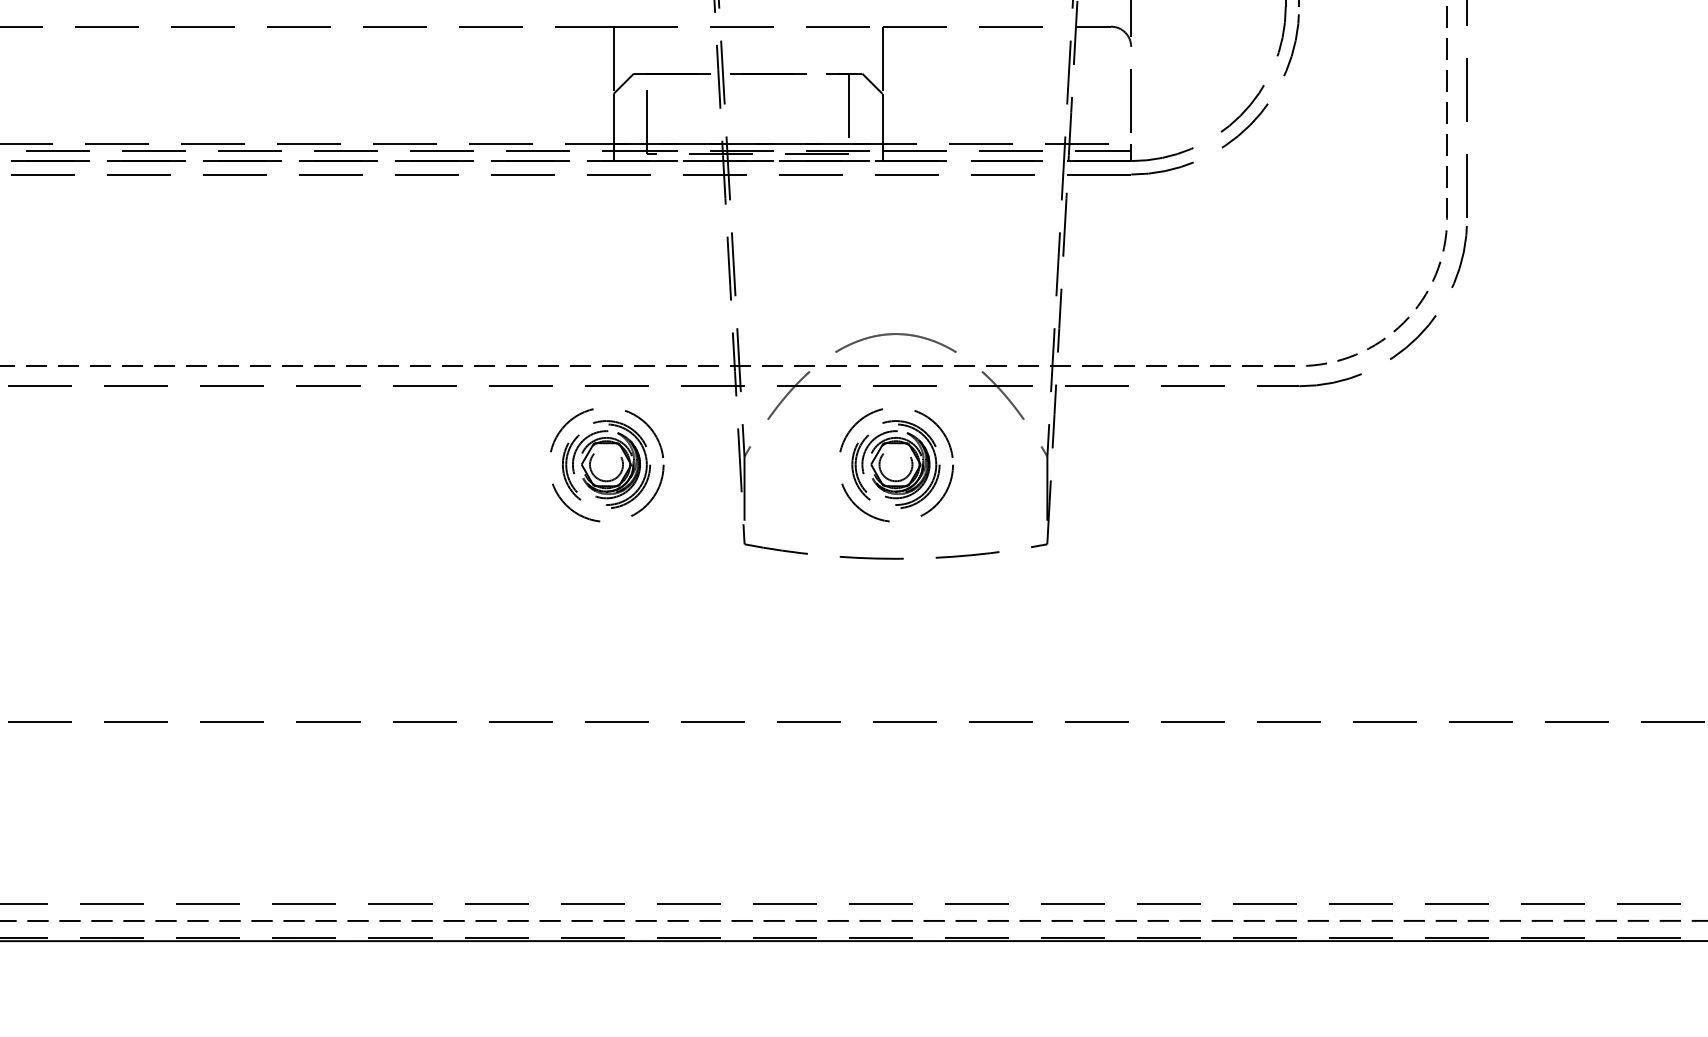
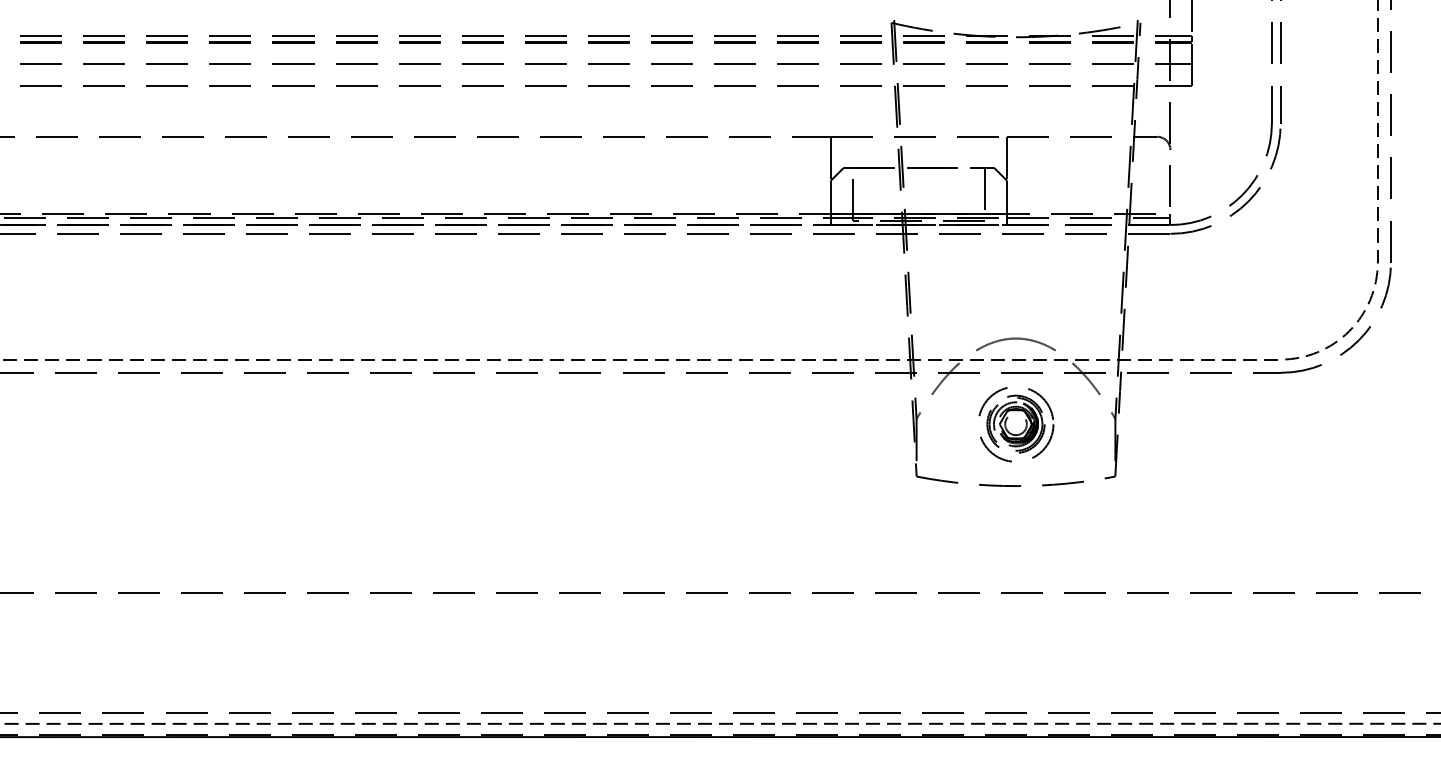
part: (607, 464) -> (826, 424), removed

